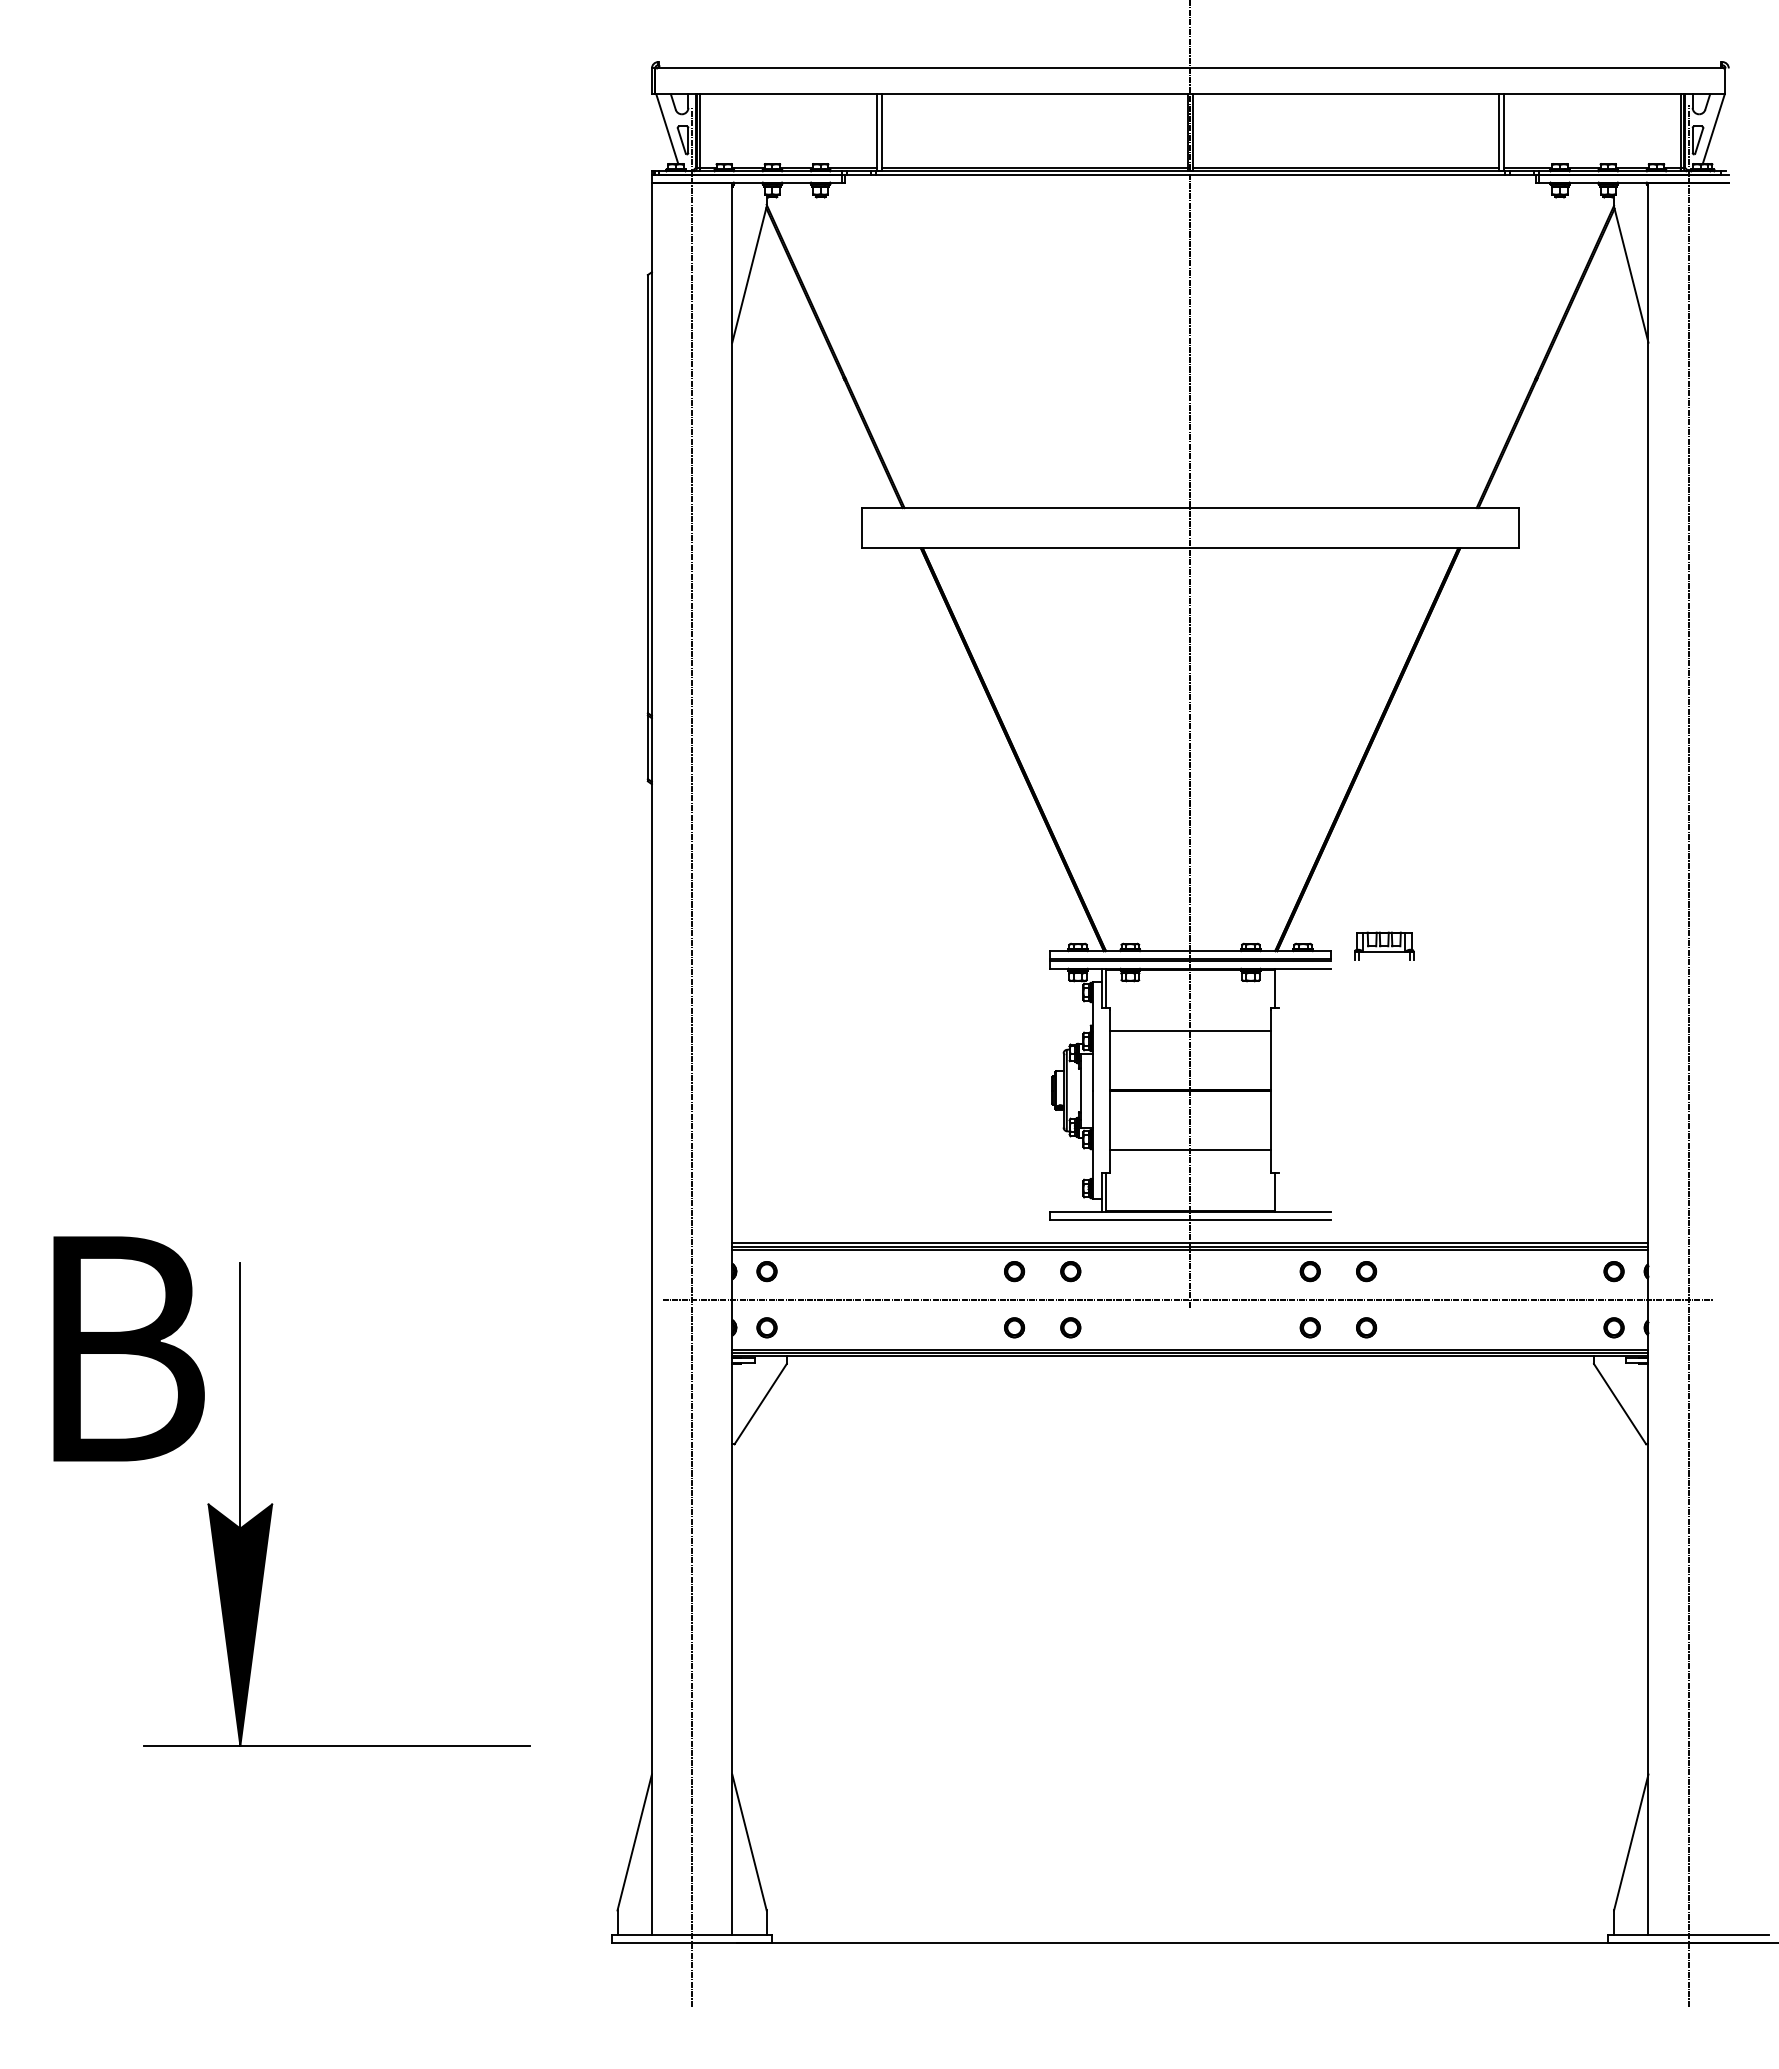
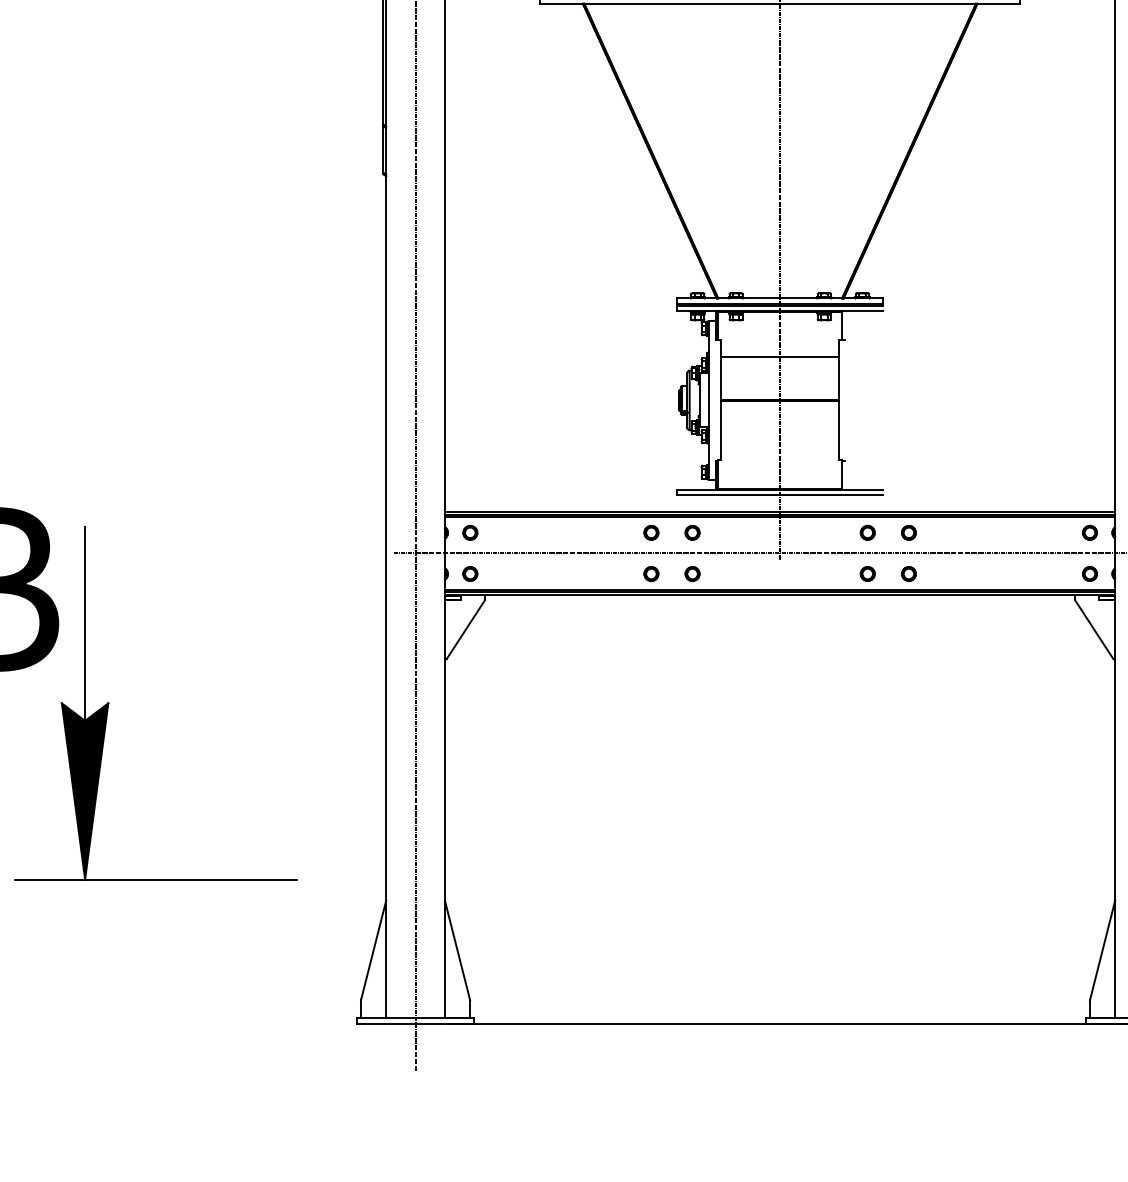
part: (1384, 945) -> (922, 294), removed
line: (1190, 1150) -> (780, 444), removed

